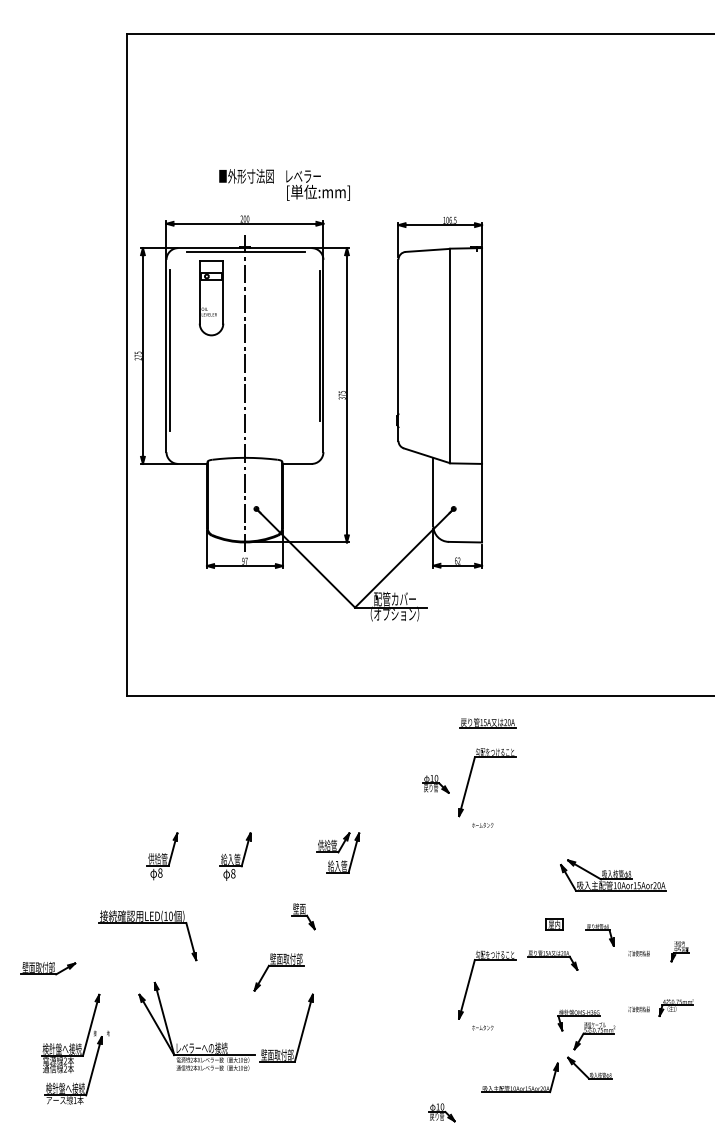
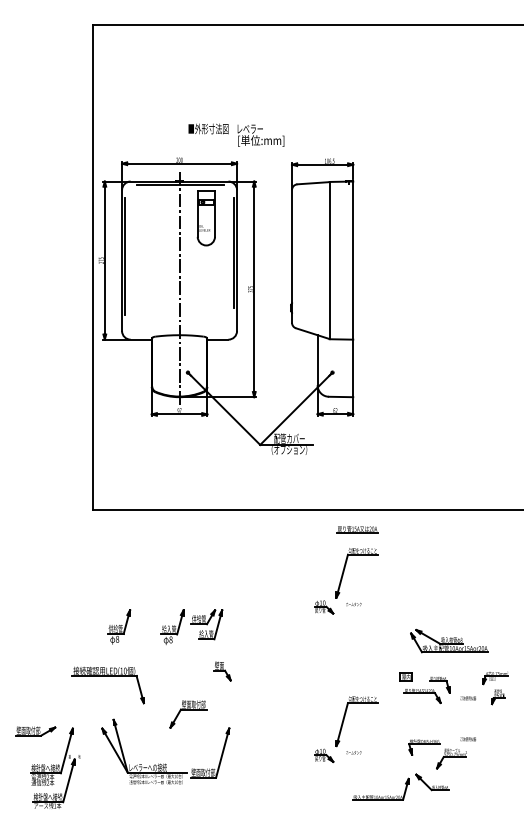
text: (284, 184) -> (236, 134), moved
part: (211, 298) -> (206, 218), moved
part: (435, 784) -> (323, 607), moved
part: (338, 852) -> (207, 624), moved
part: (552, 960) -> (422, 696), moved
part: (48, 968) -> (35, 731), moved
part: (278, 972) -> (188, 714), moved
part: (675, 1007) -> (494, 677), moved
part: (594, 1036) -> (451, 759), moved
part: (441, 1112) -> (323, 755), moved

